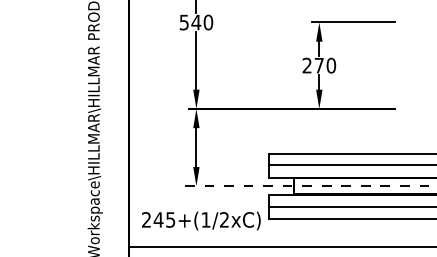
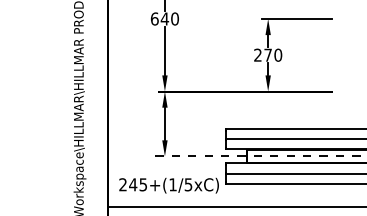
text: (183, 21) -> (154, 18), 540 -> 640
text: (224, 219) -> (188, 184), 245+(1/2xC) -> 245+(1/5xC)

